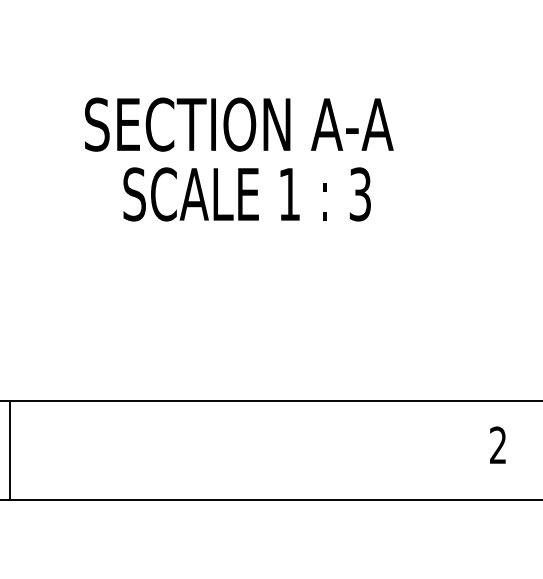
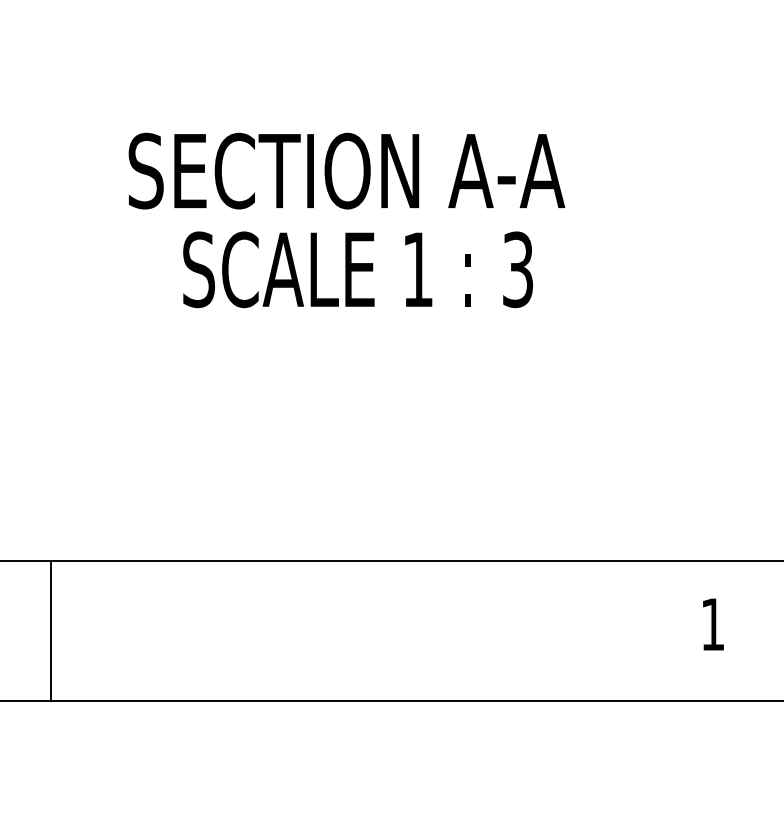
text: (497, 444) -> (712, 623), 2 -> 1
line: (9, 450) -> (51, 631), moved

